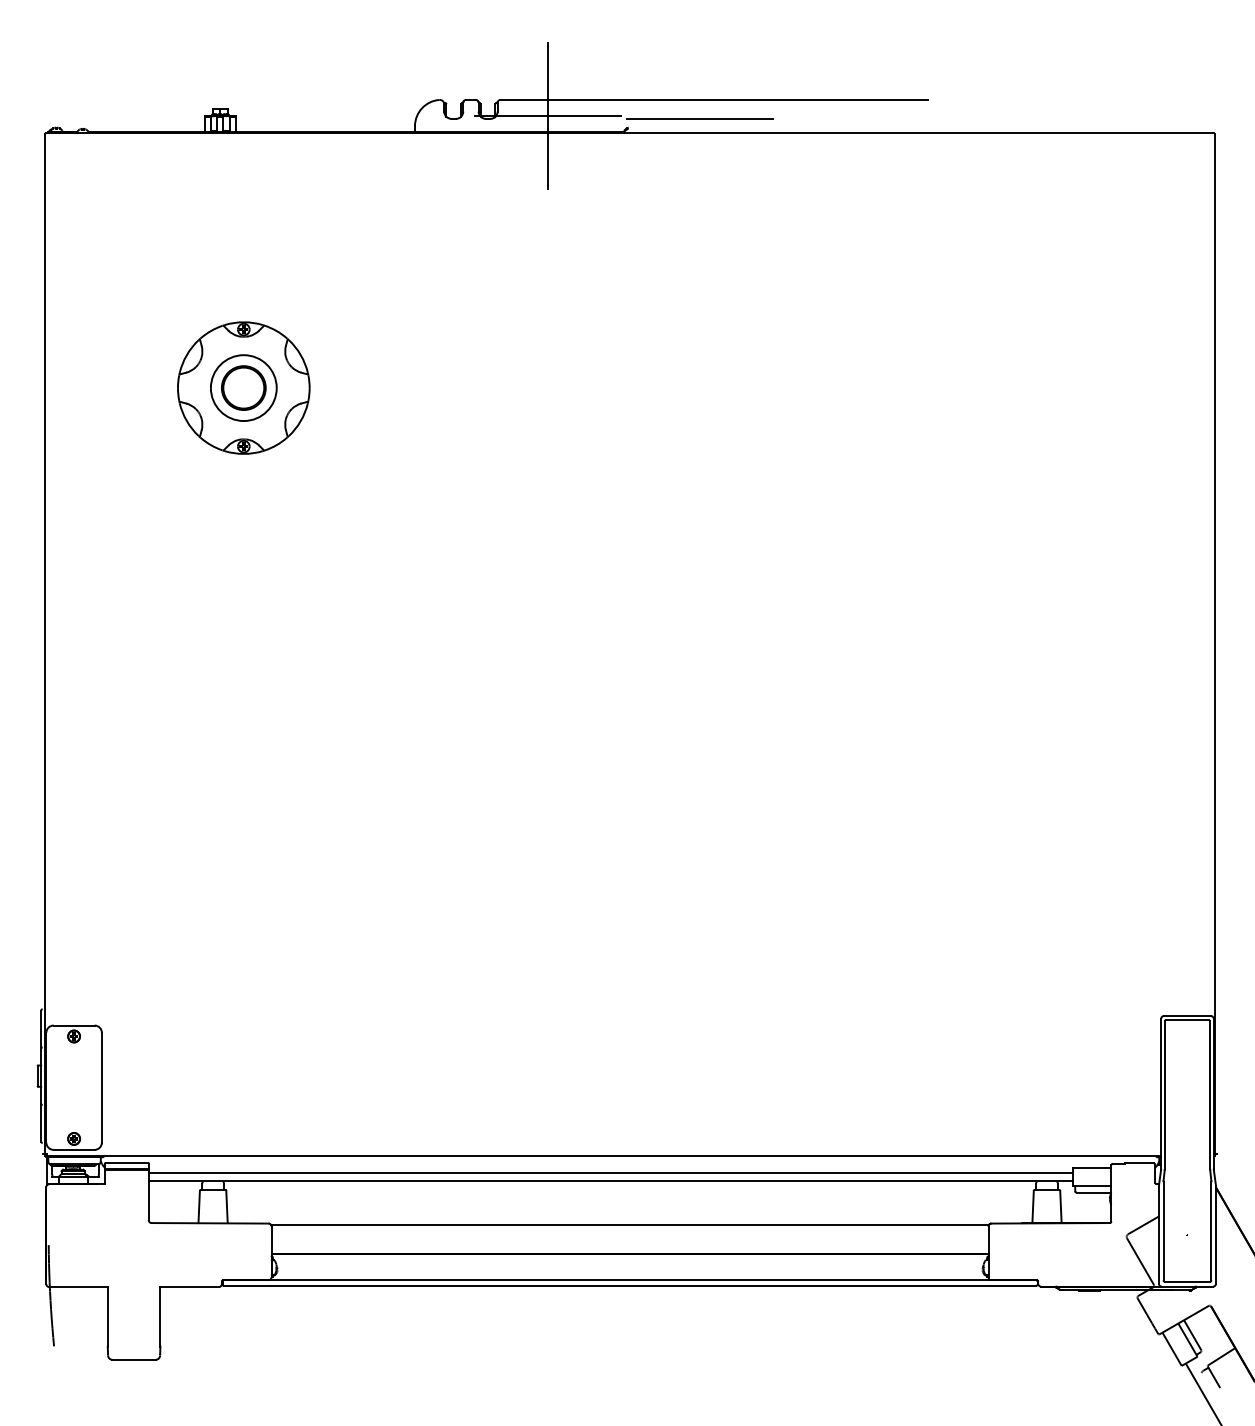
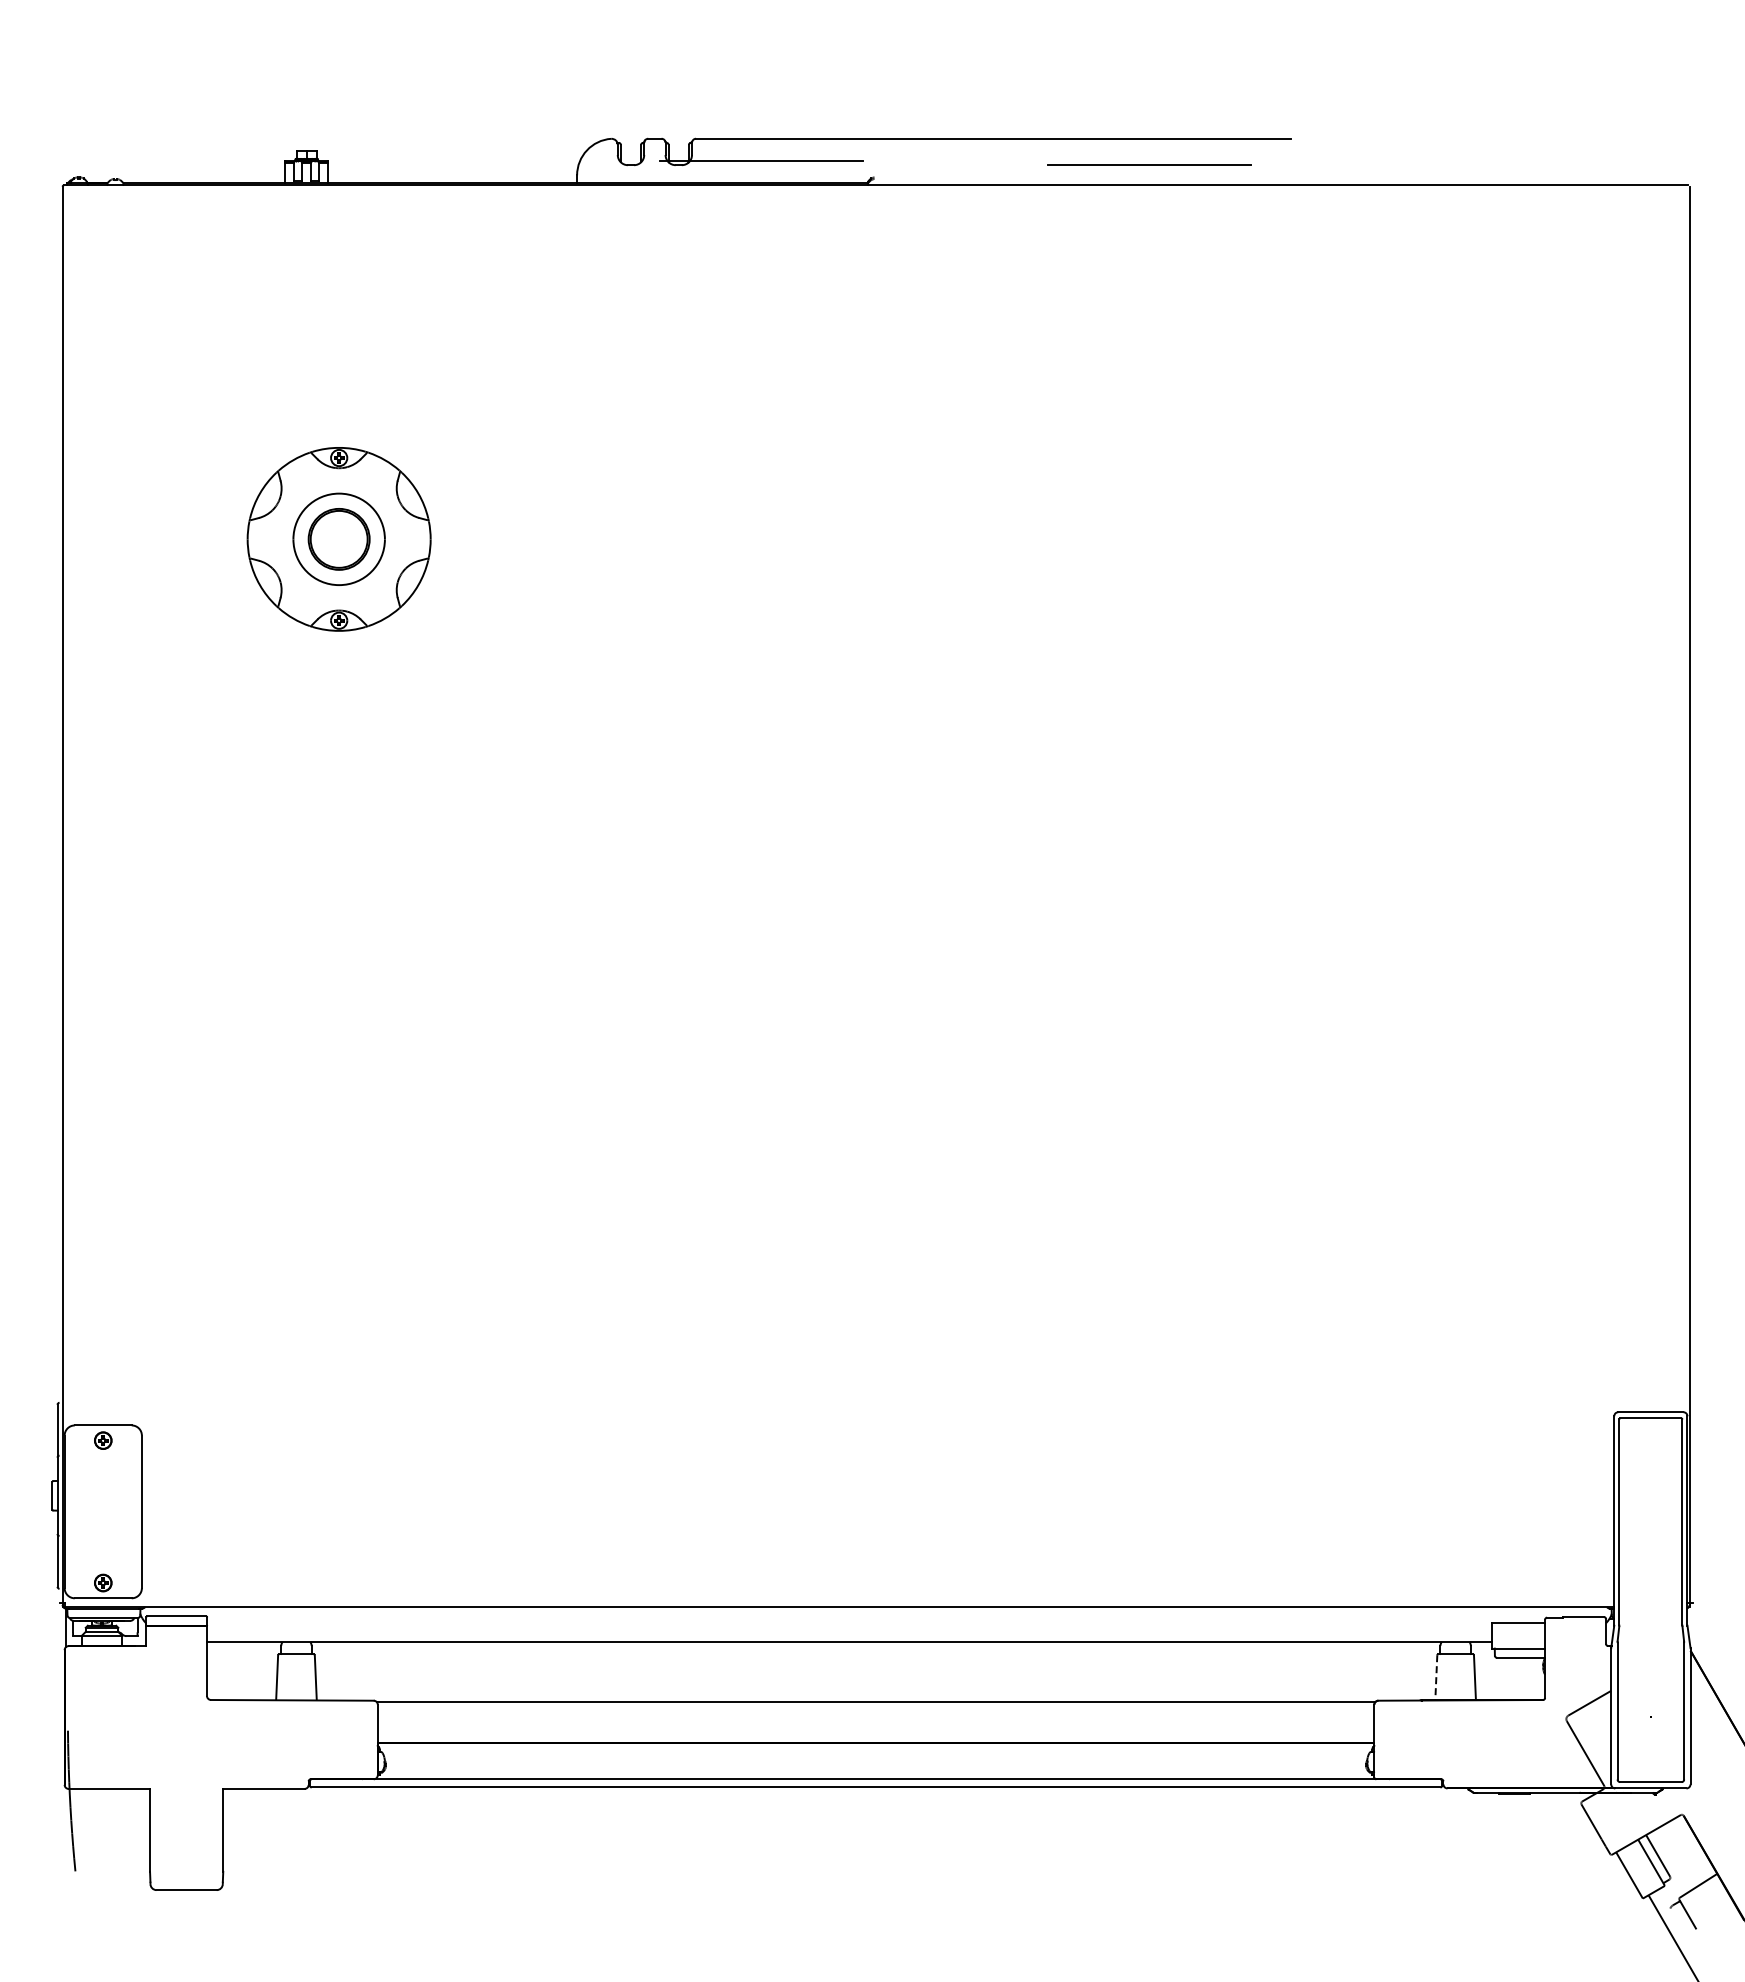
line: (547, 115) -> (761, 160), removed
line: (700, 118) -> (1149, 164), moved
line: (610, 1172) -> (848, 1629), removed
line: (1033, 1207) -> (1436, 1678), solid -> dashed

